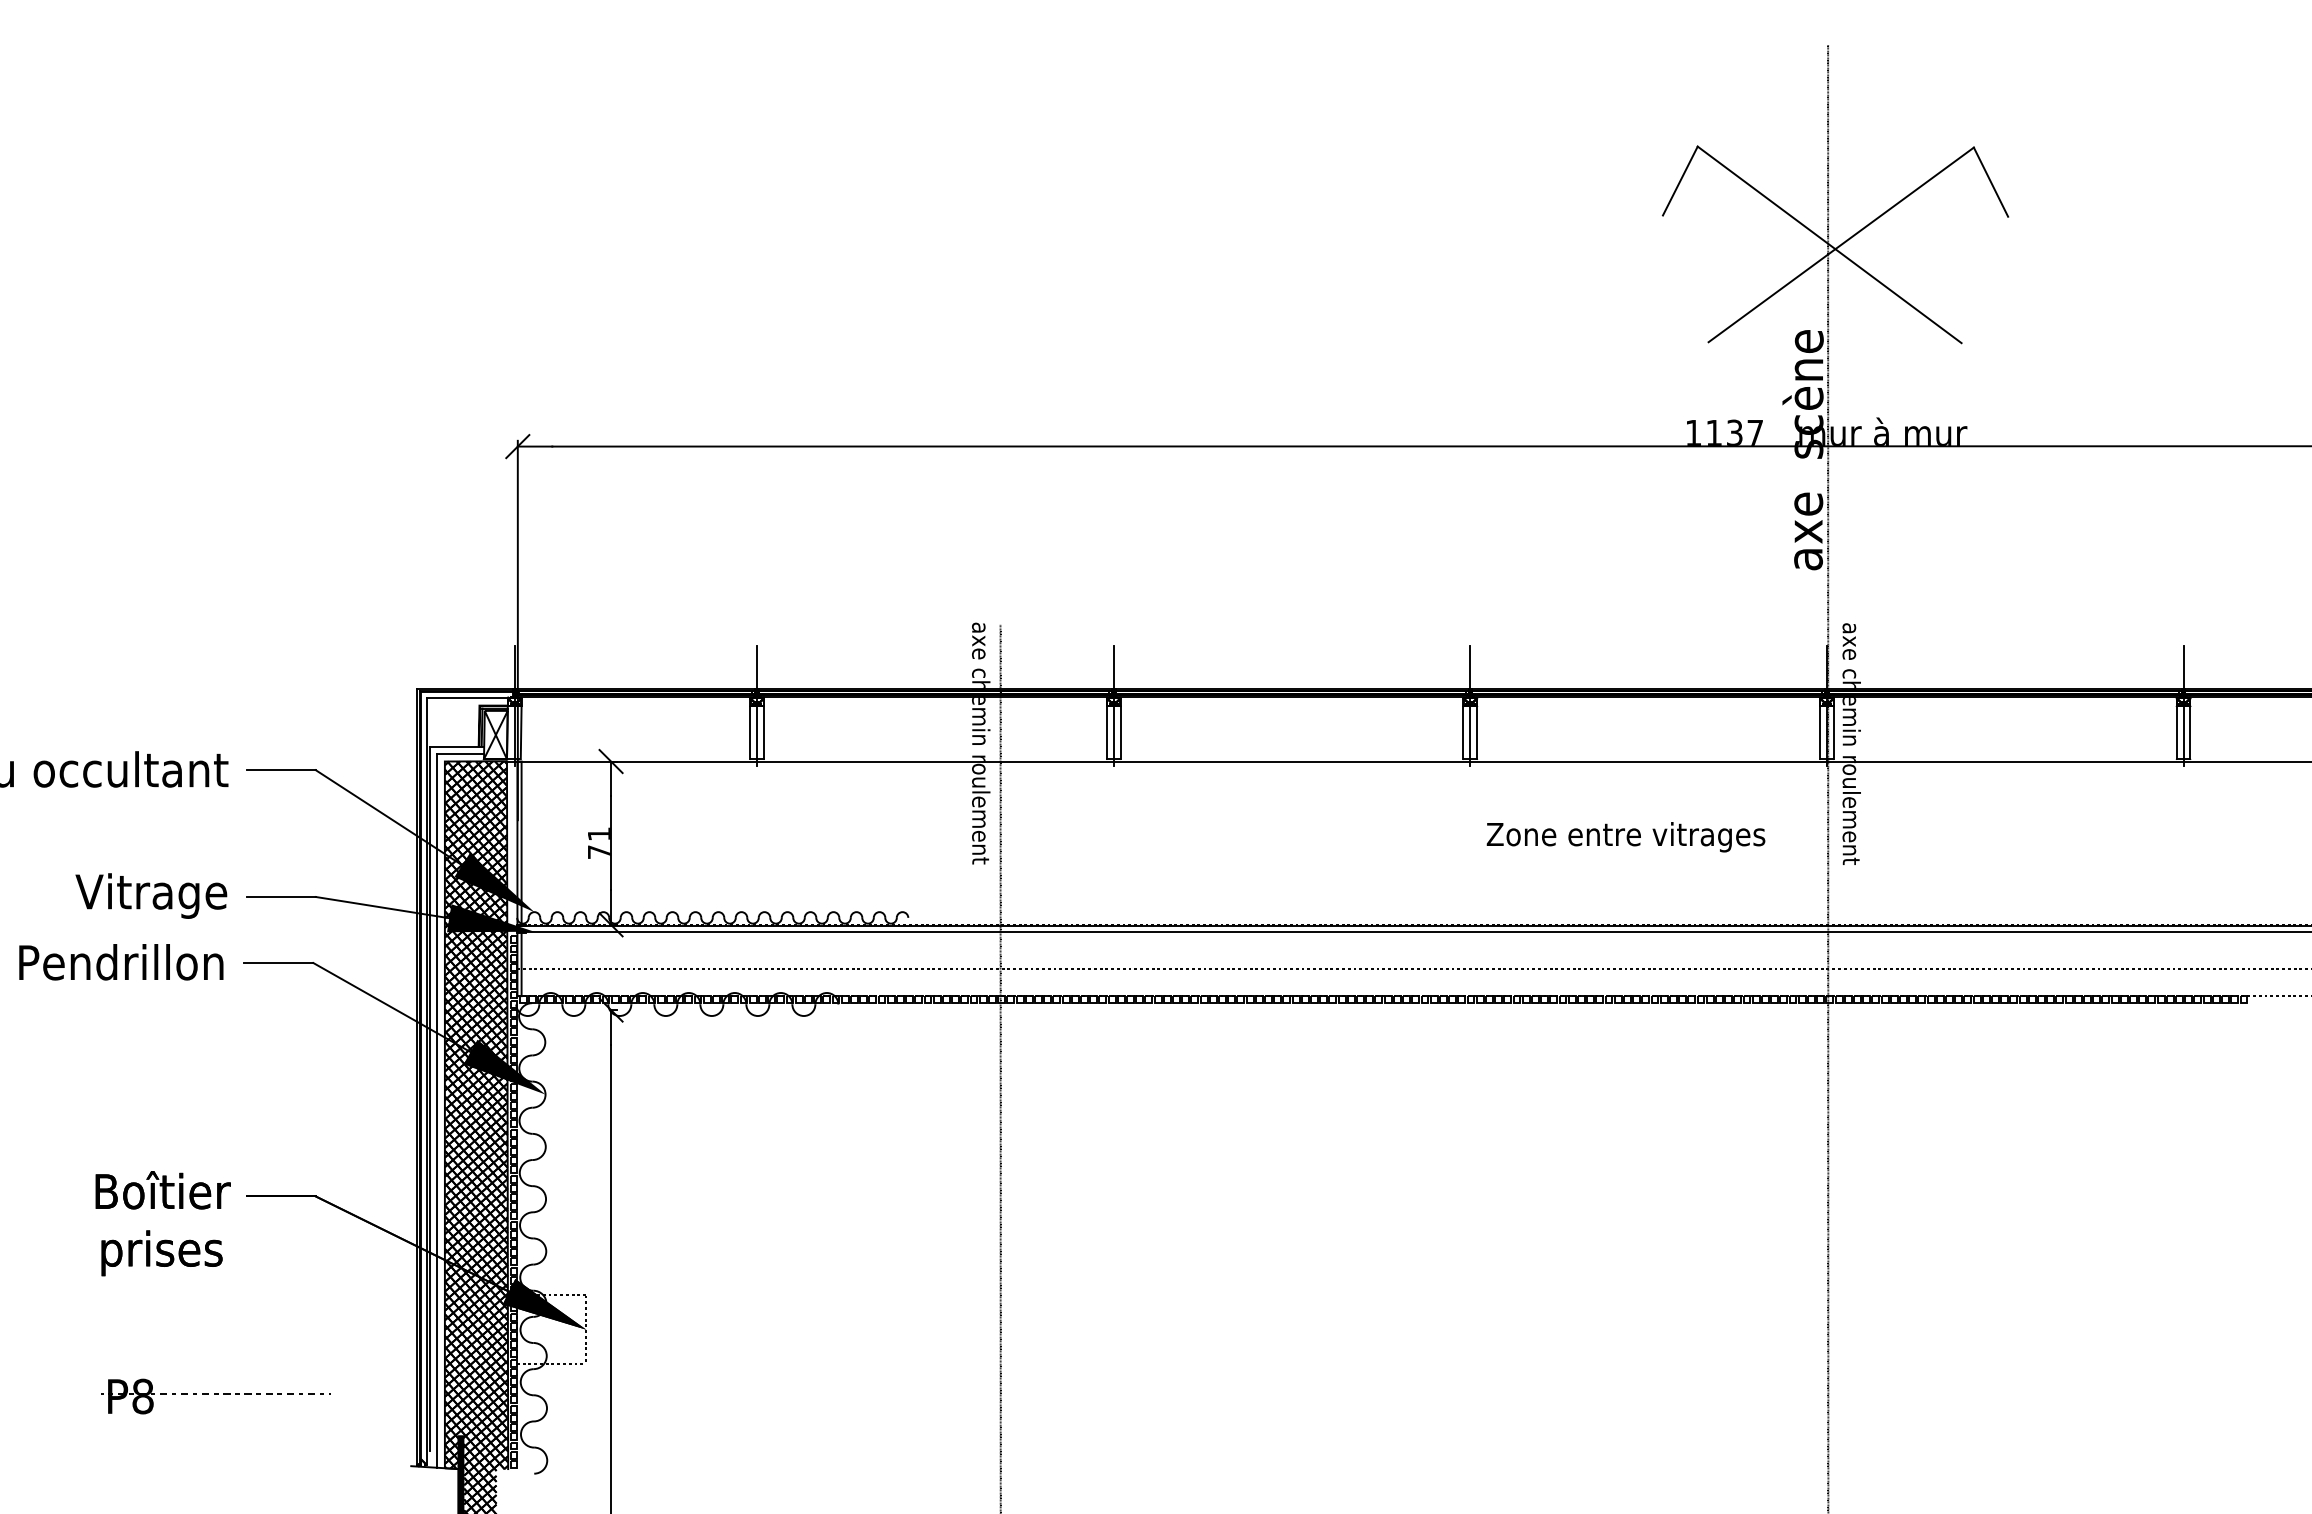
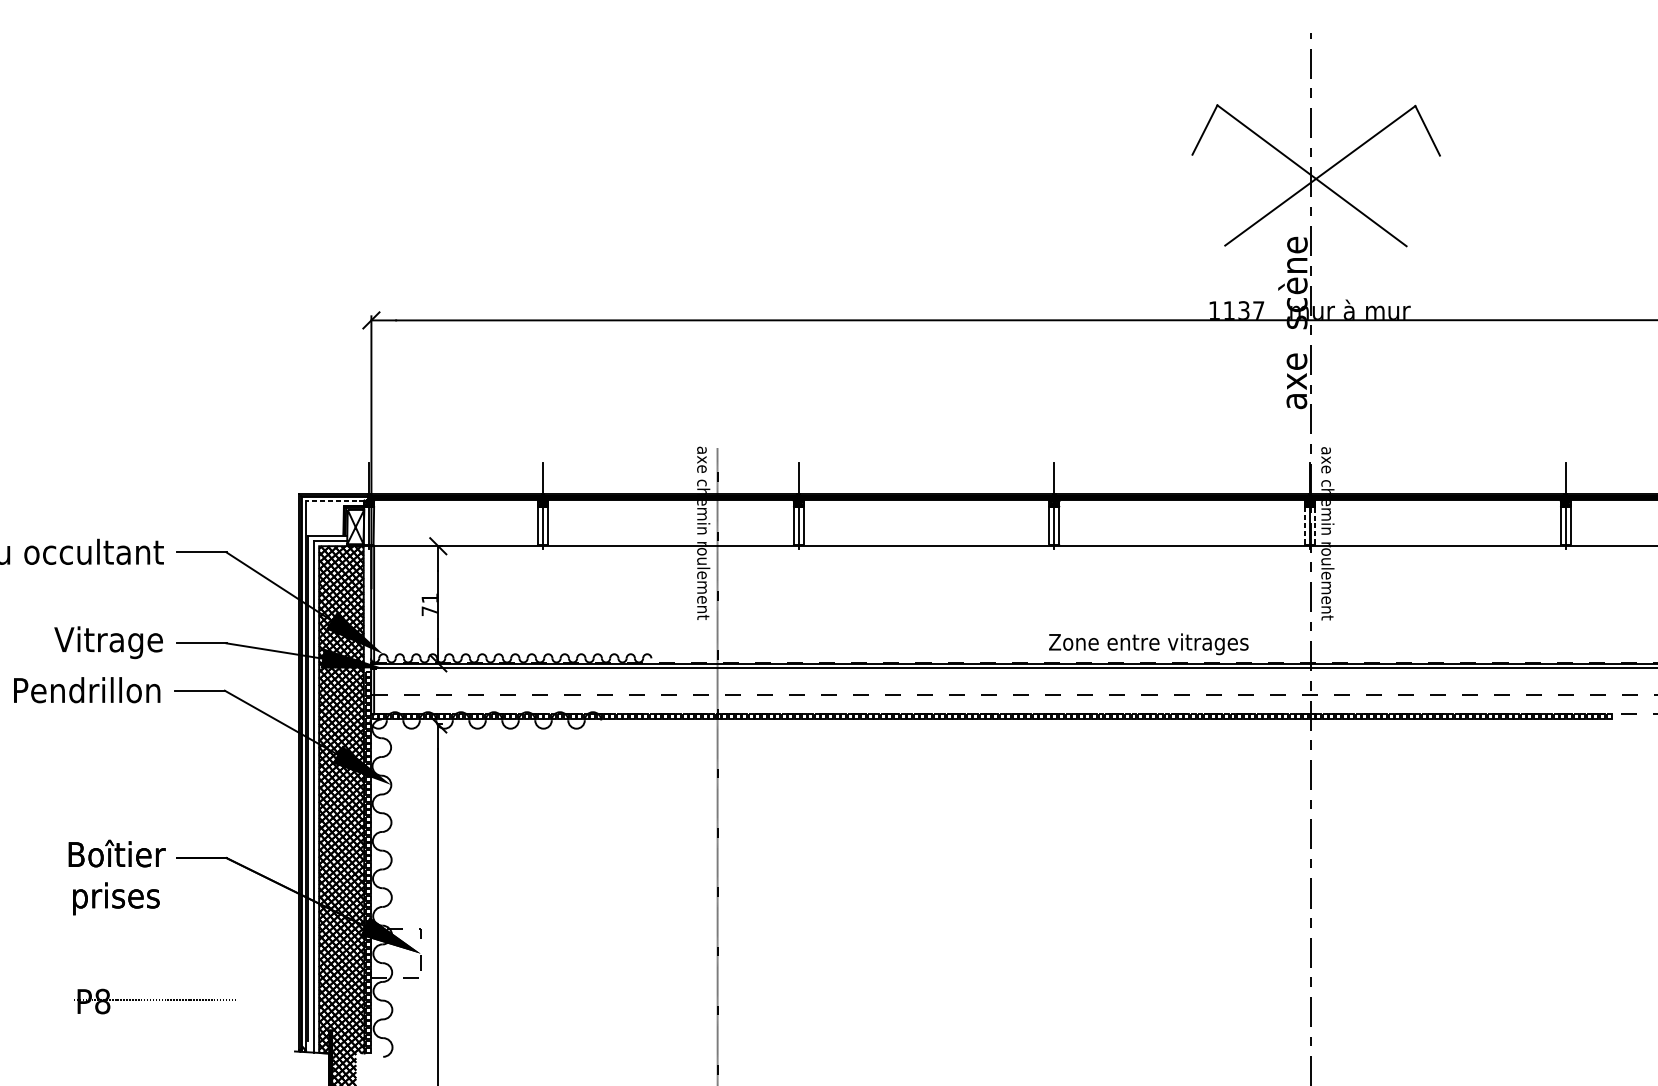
line: (467, 698) -> (335, 501), solid -> dashed
line: (1820, 732) -> (1305, 525), solid -> dashed
line: (1833, 732) -> (1314, 525), solid -> dashed
text: (1625, 837) -> (1148, 644), moved

